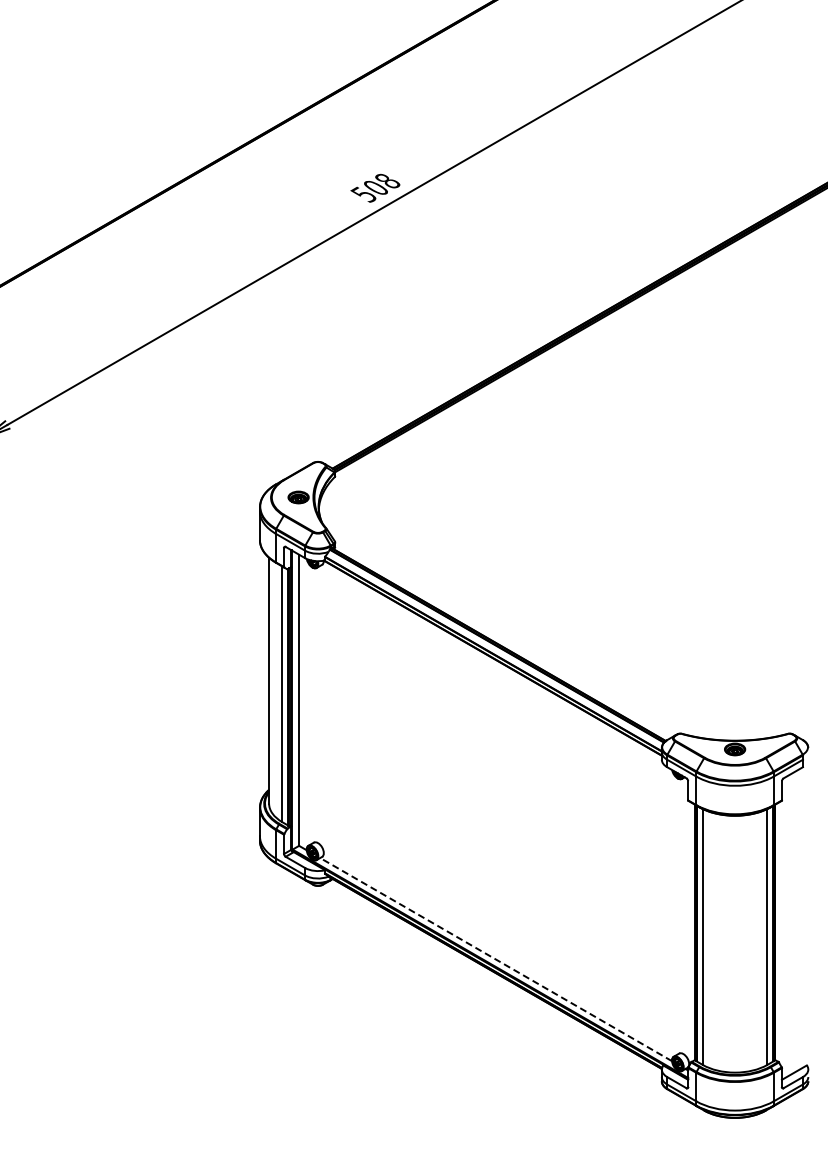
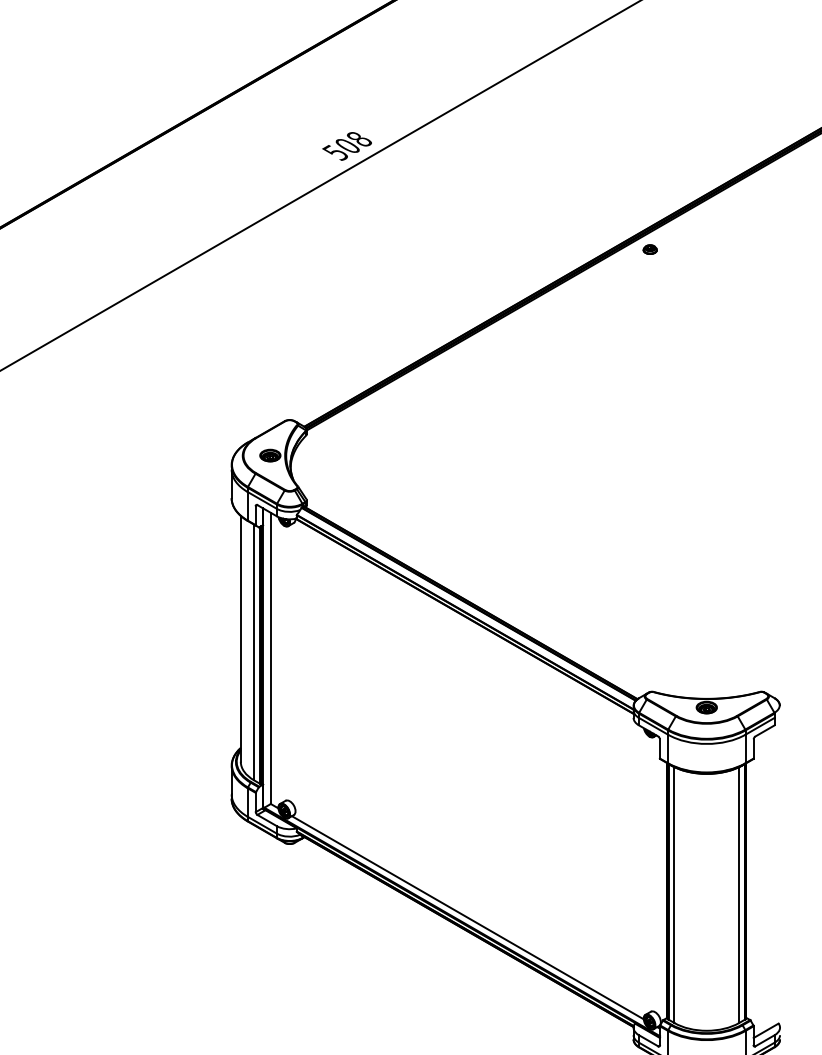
part: (678, 291) -> (650, 249), added
line: (495, 959) -> (467, 917), dashed -> solid

